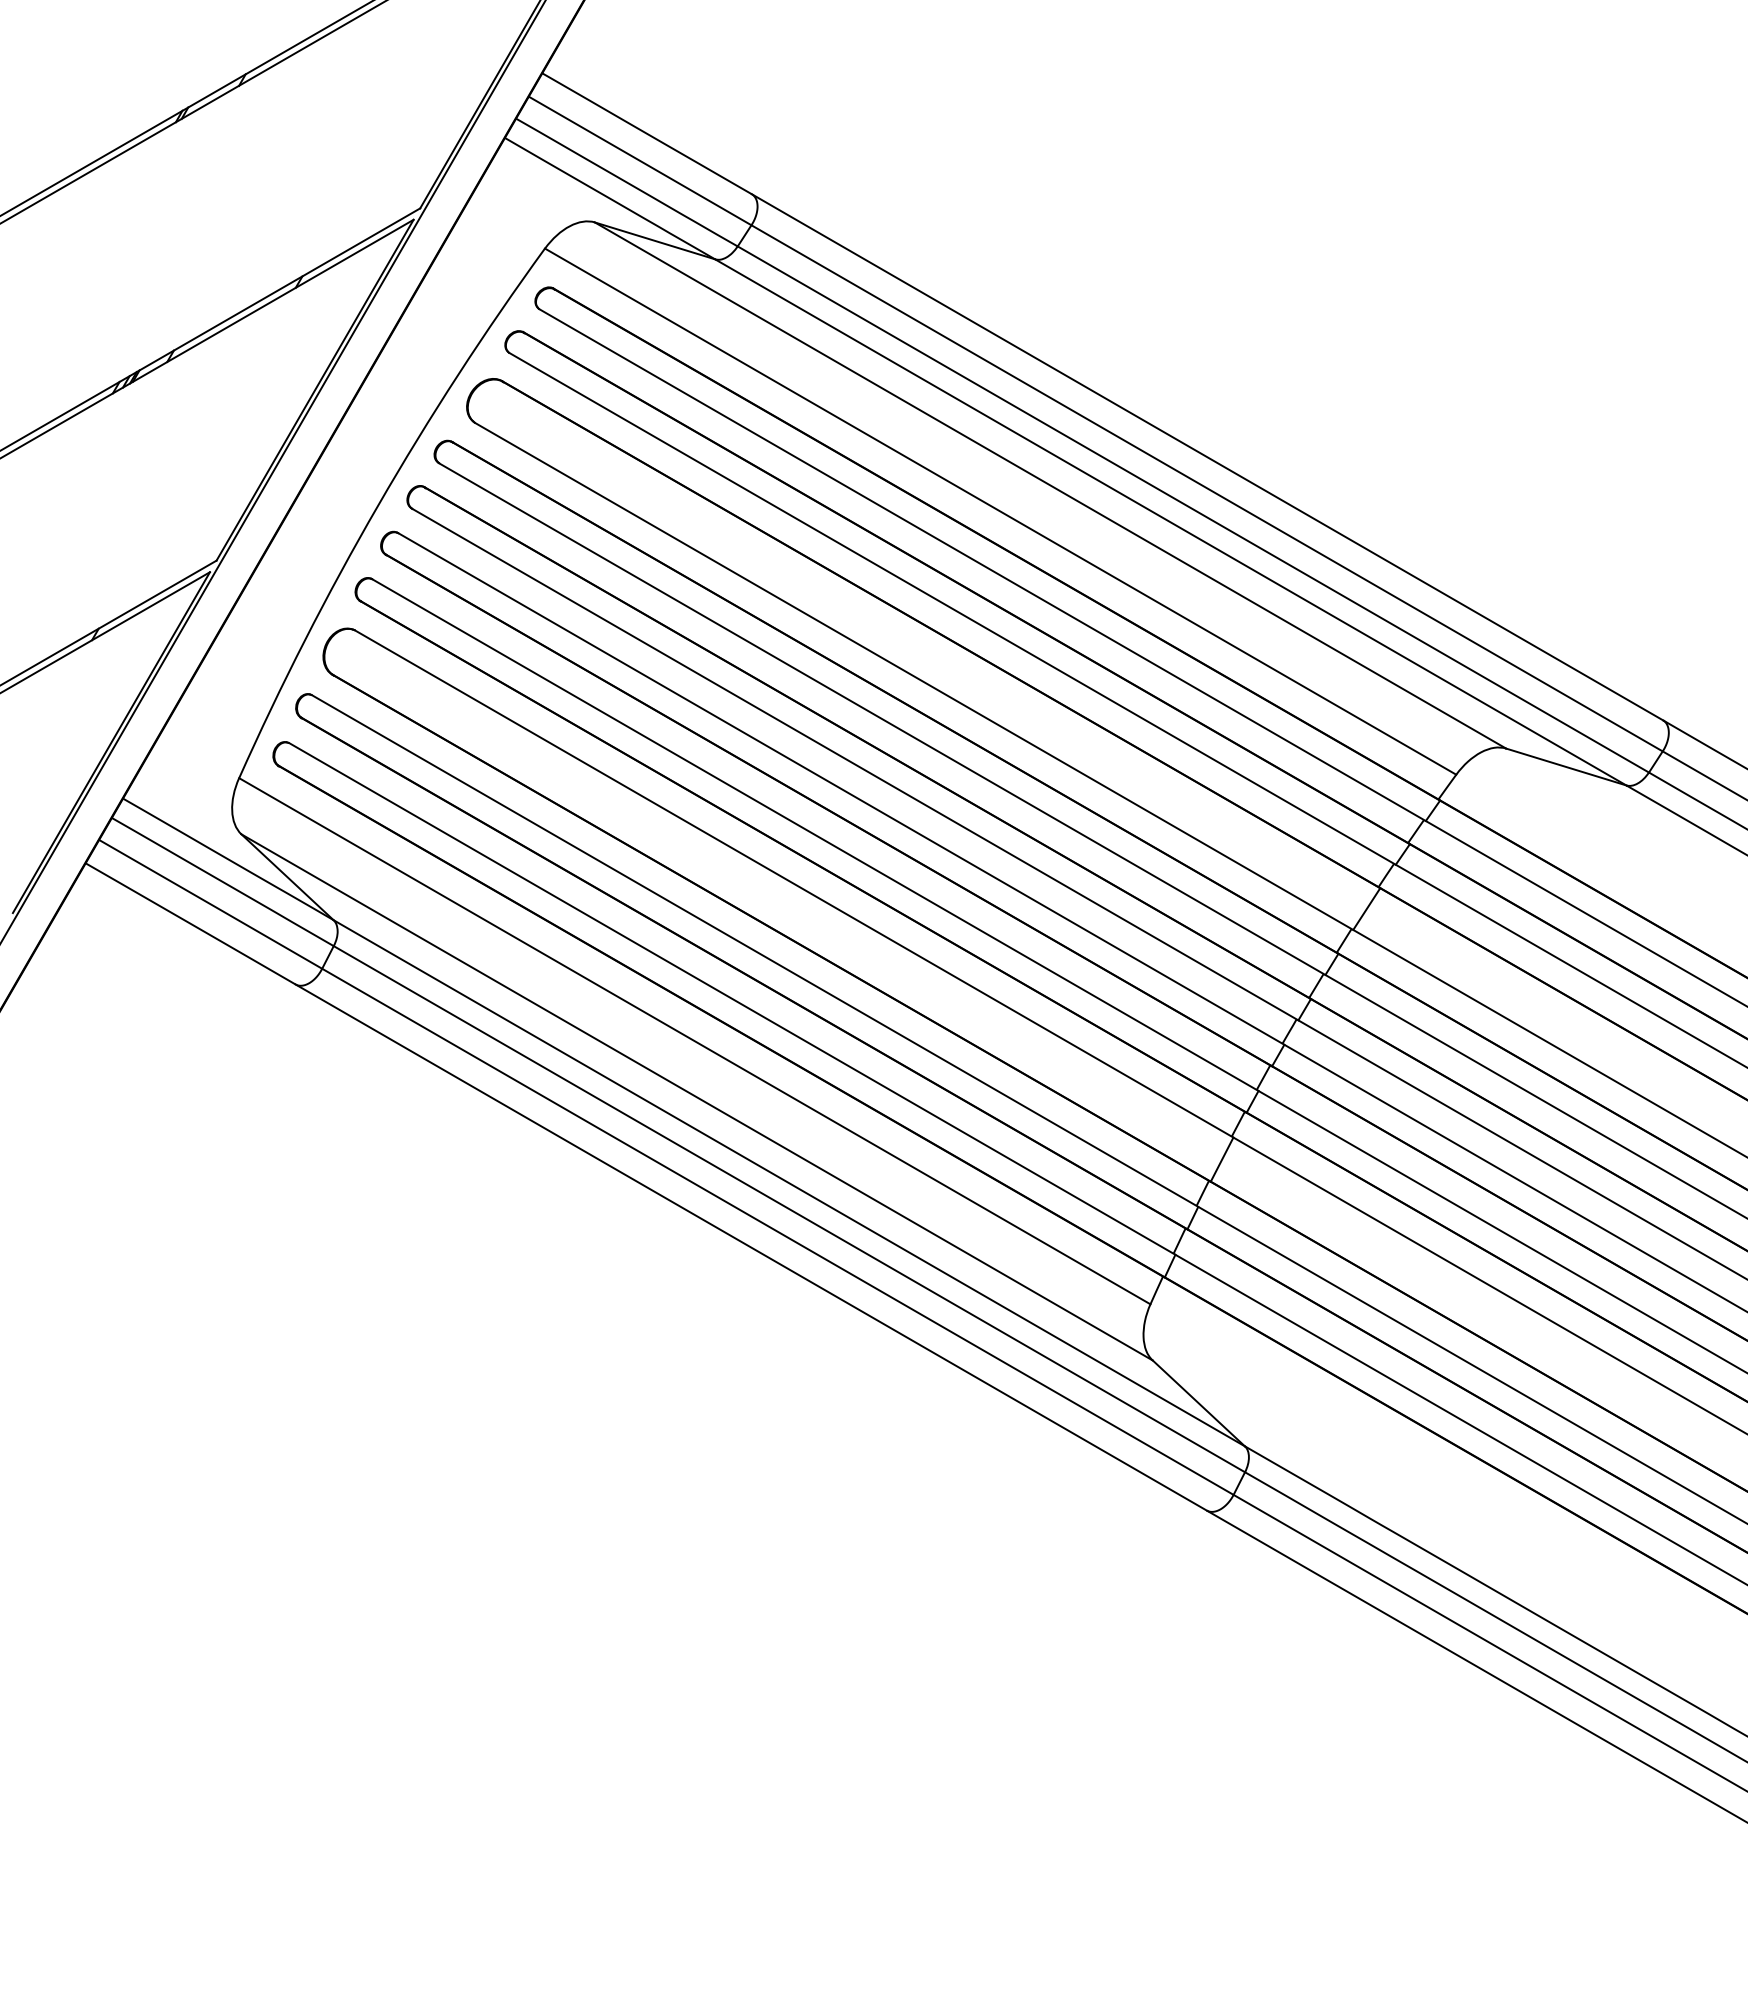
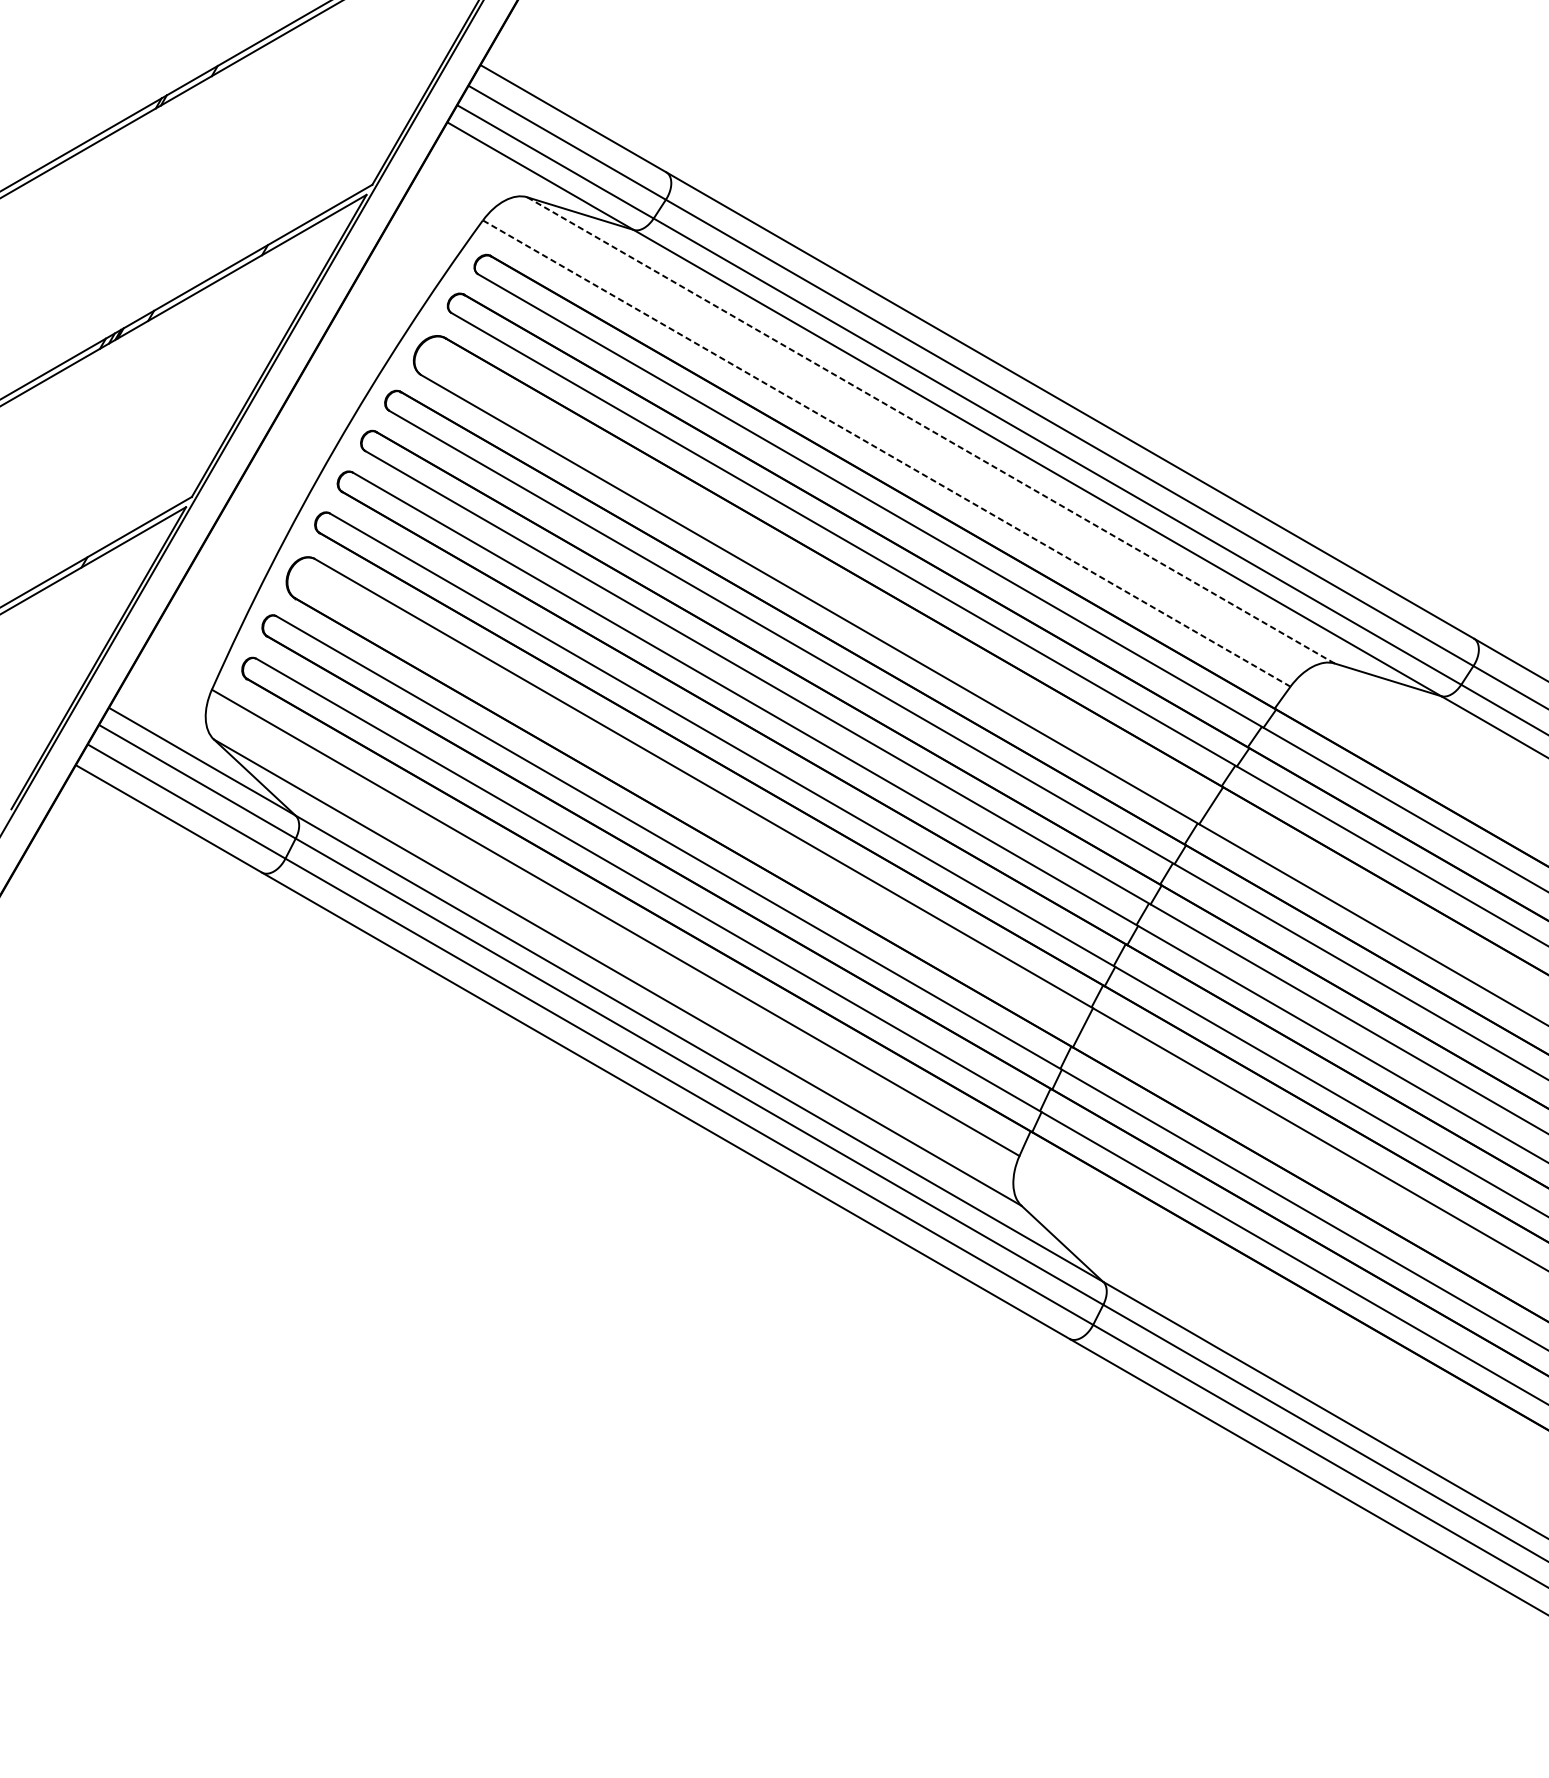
line: (1050, 485) -> (930, 430), solid -> dashed
line: (1000, 511) -> (886, 453), solid -> dashed

